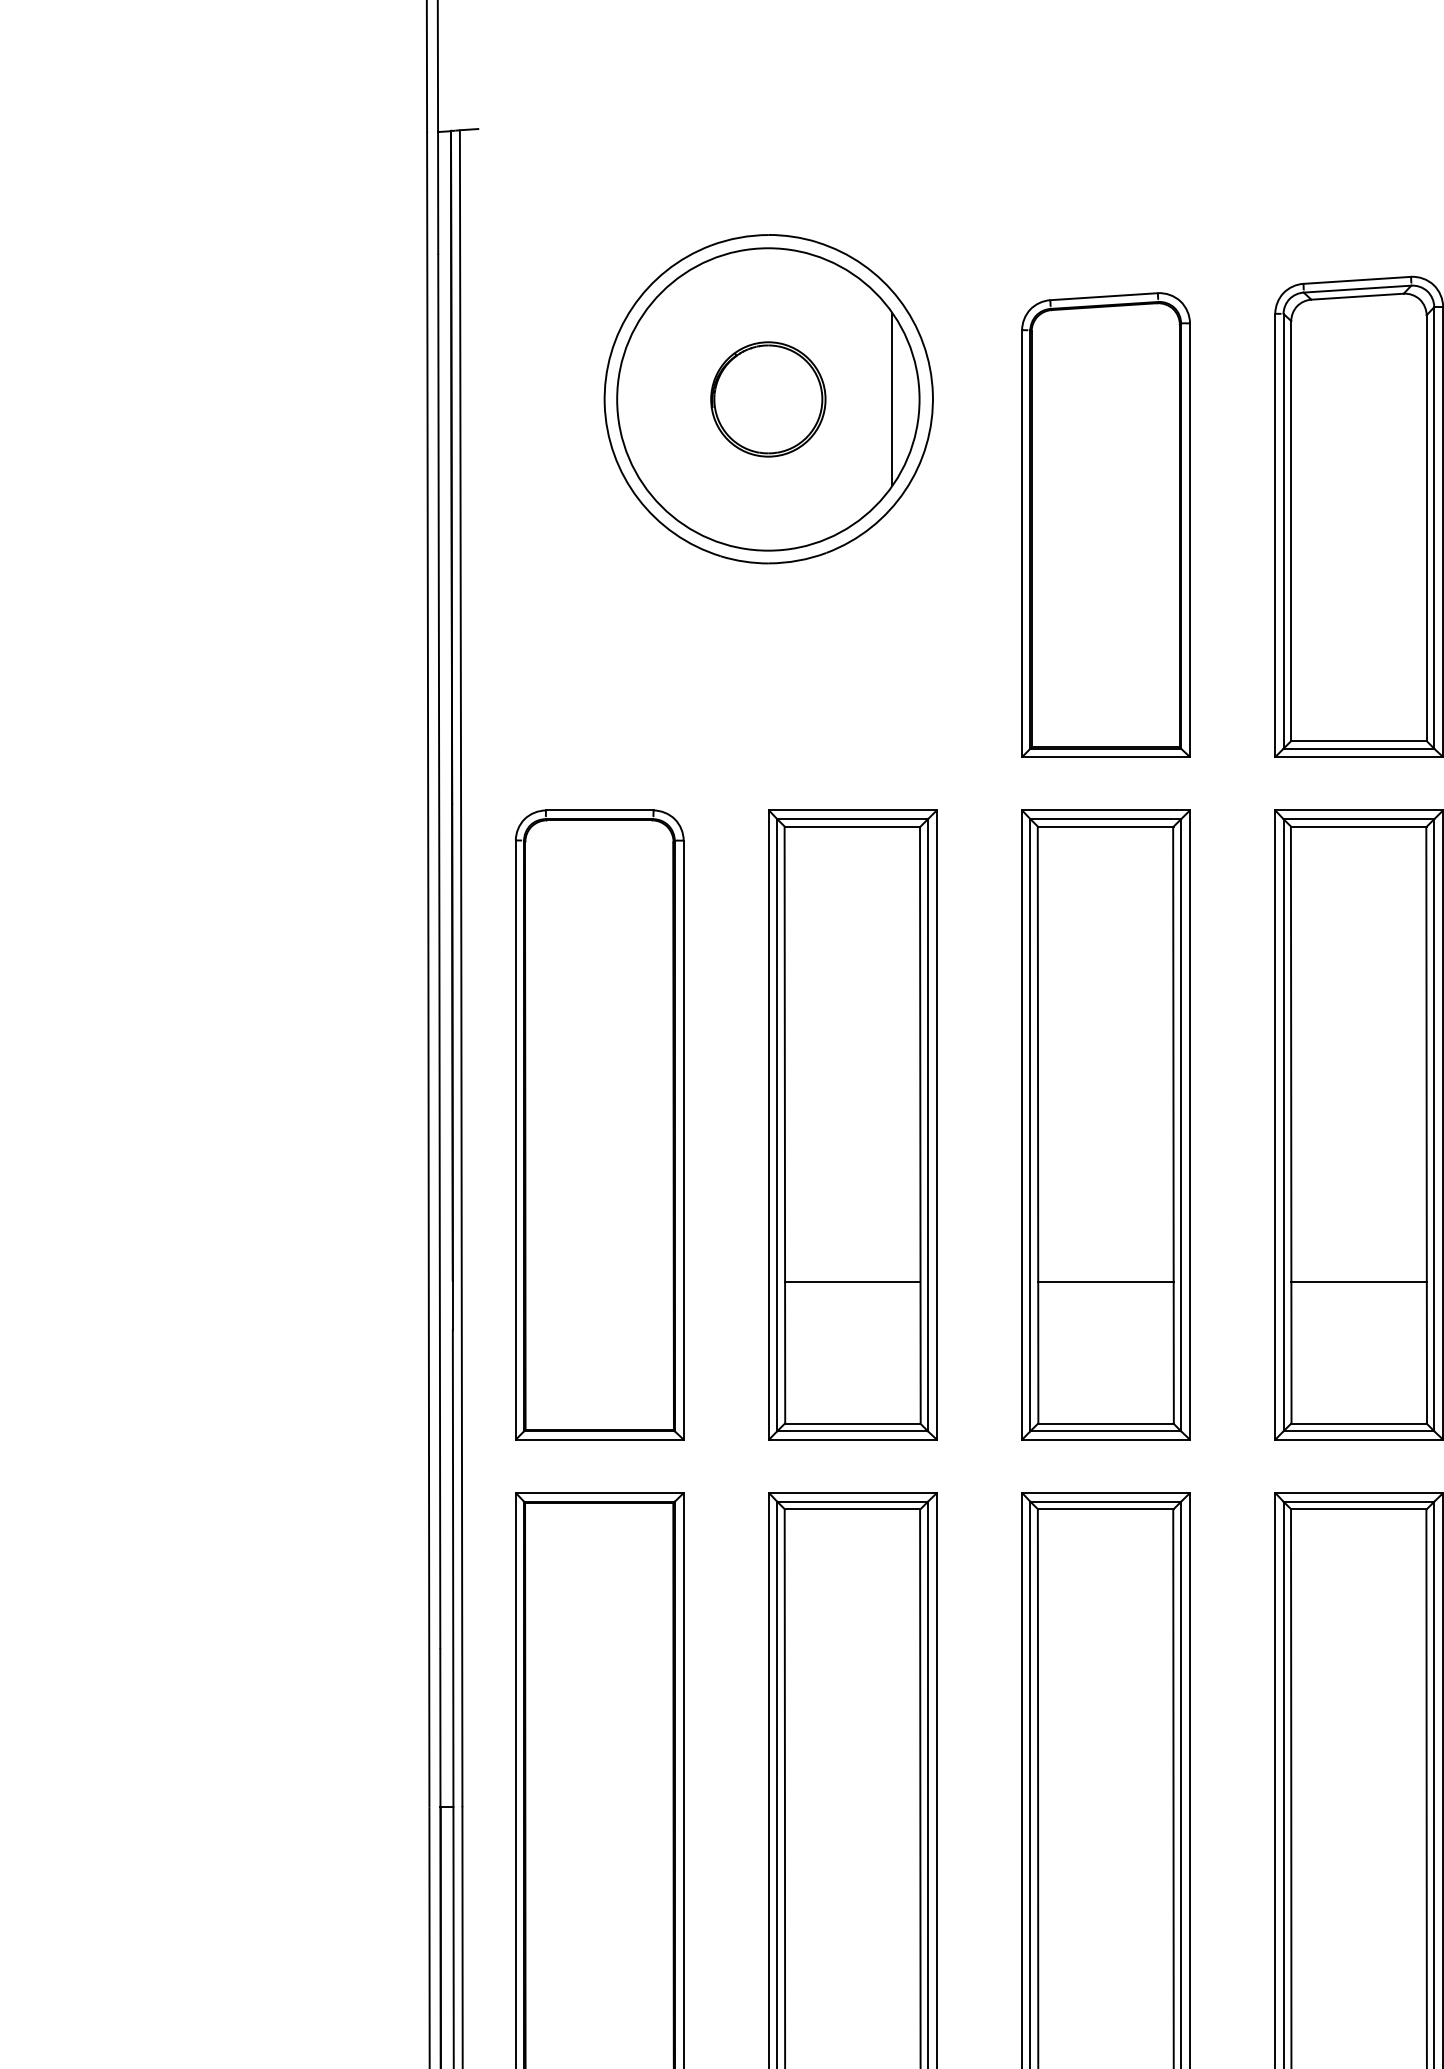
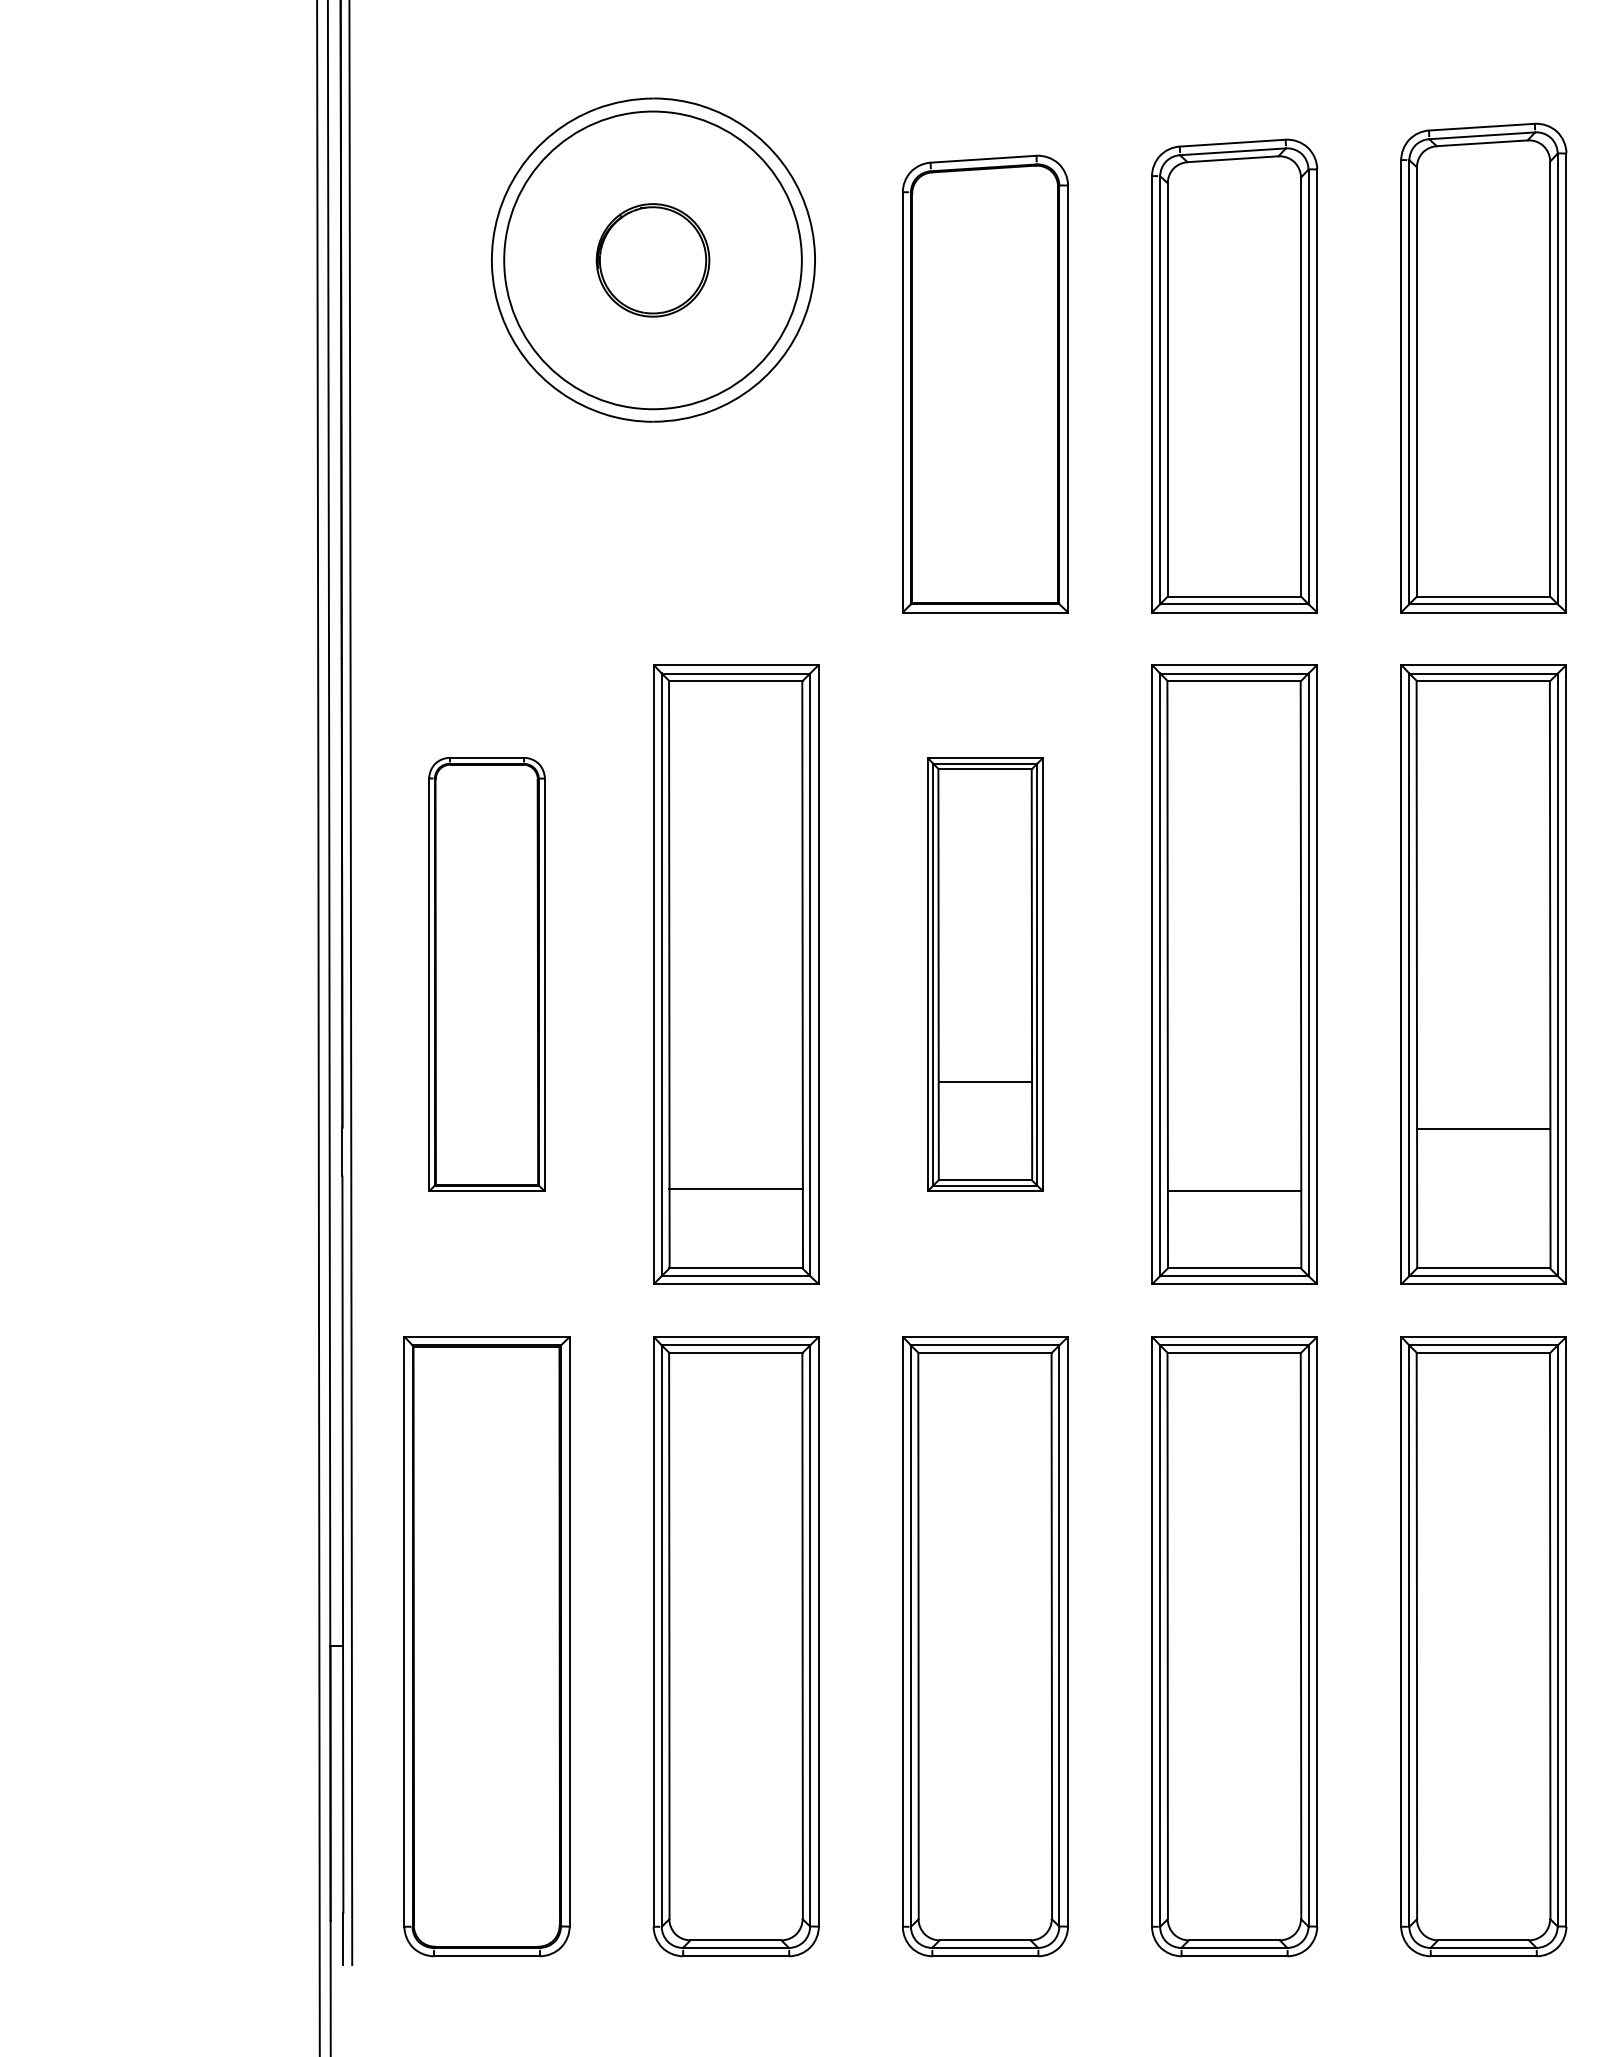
line: (891, 399) -> (774, 260), removed
part: (599, 1124) -> (486, 974), size x0.7
part: (1106, 1124) -> (985, 974), size x0.7
line: (852, 1281) -> (735, 1188), moved
line: (1359, 1281) -> (1234, 1190), moved

